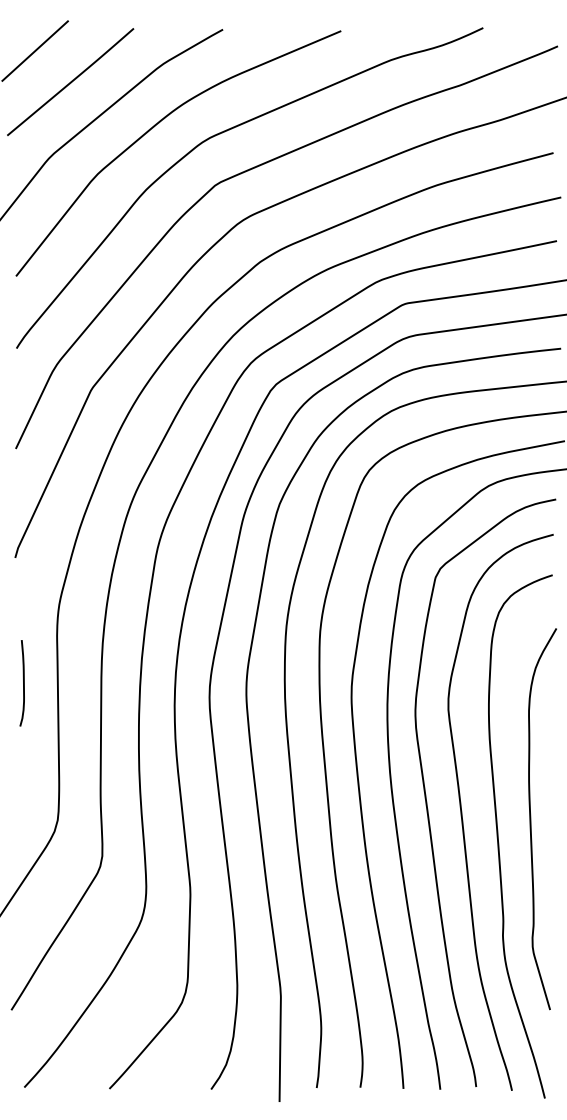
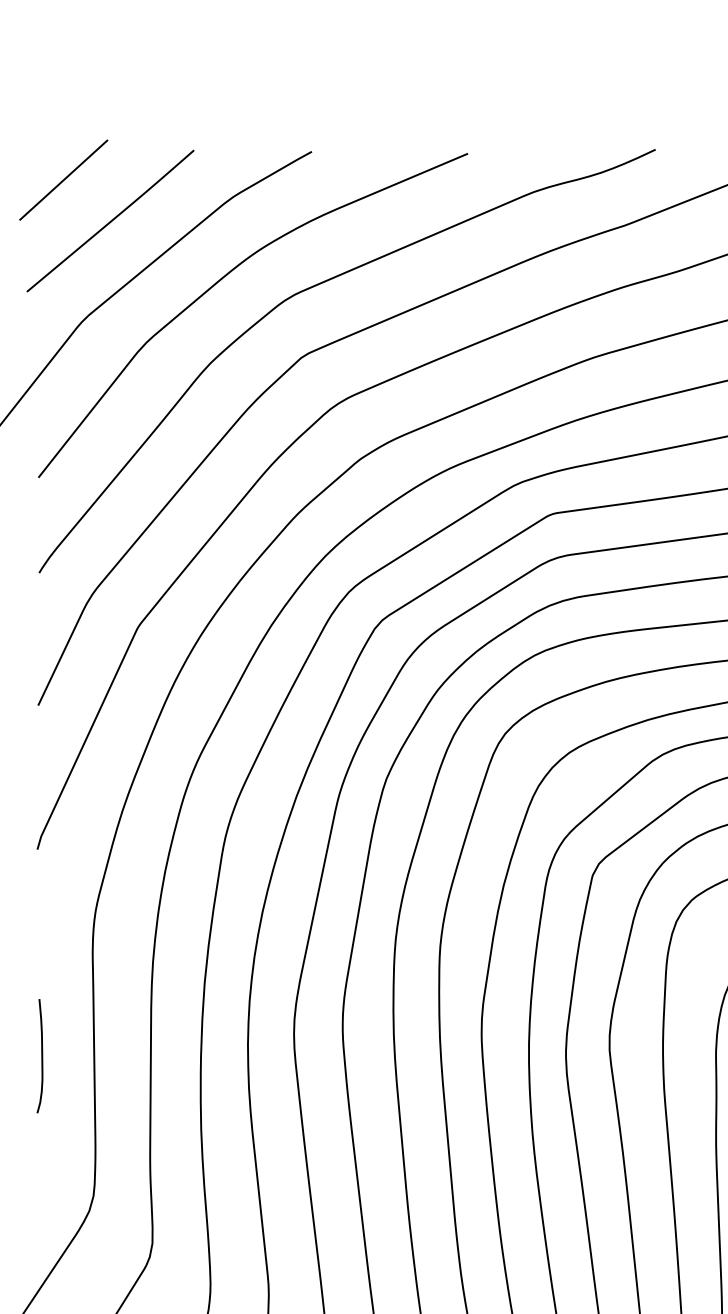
curve: (23, 683) -> (41, 1056), moved

